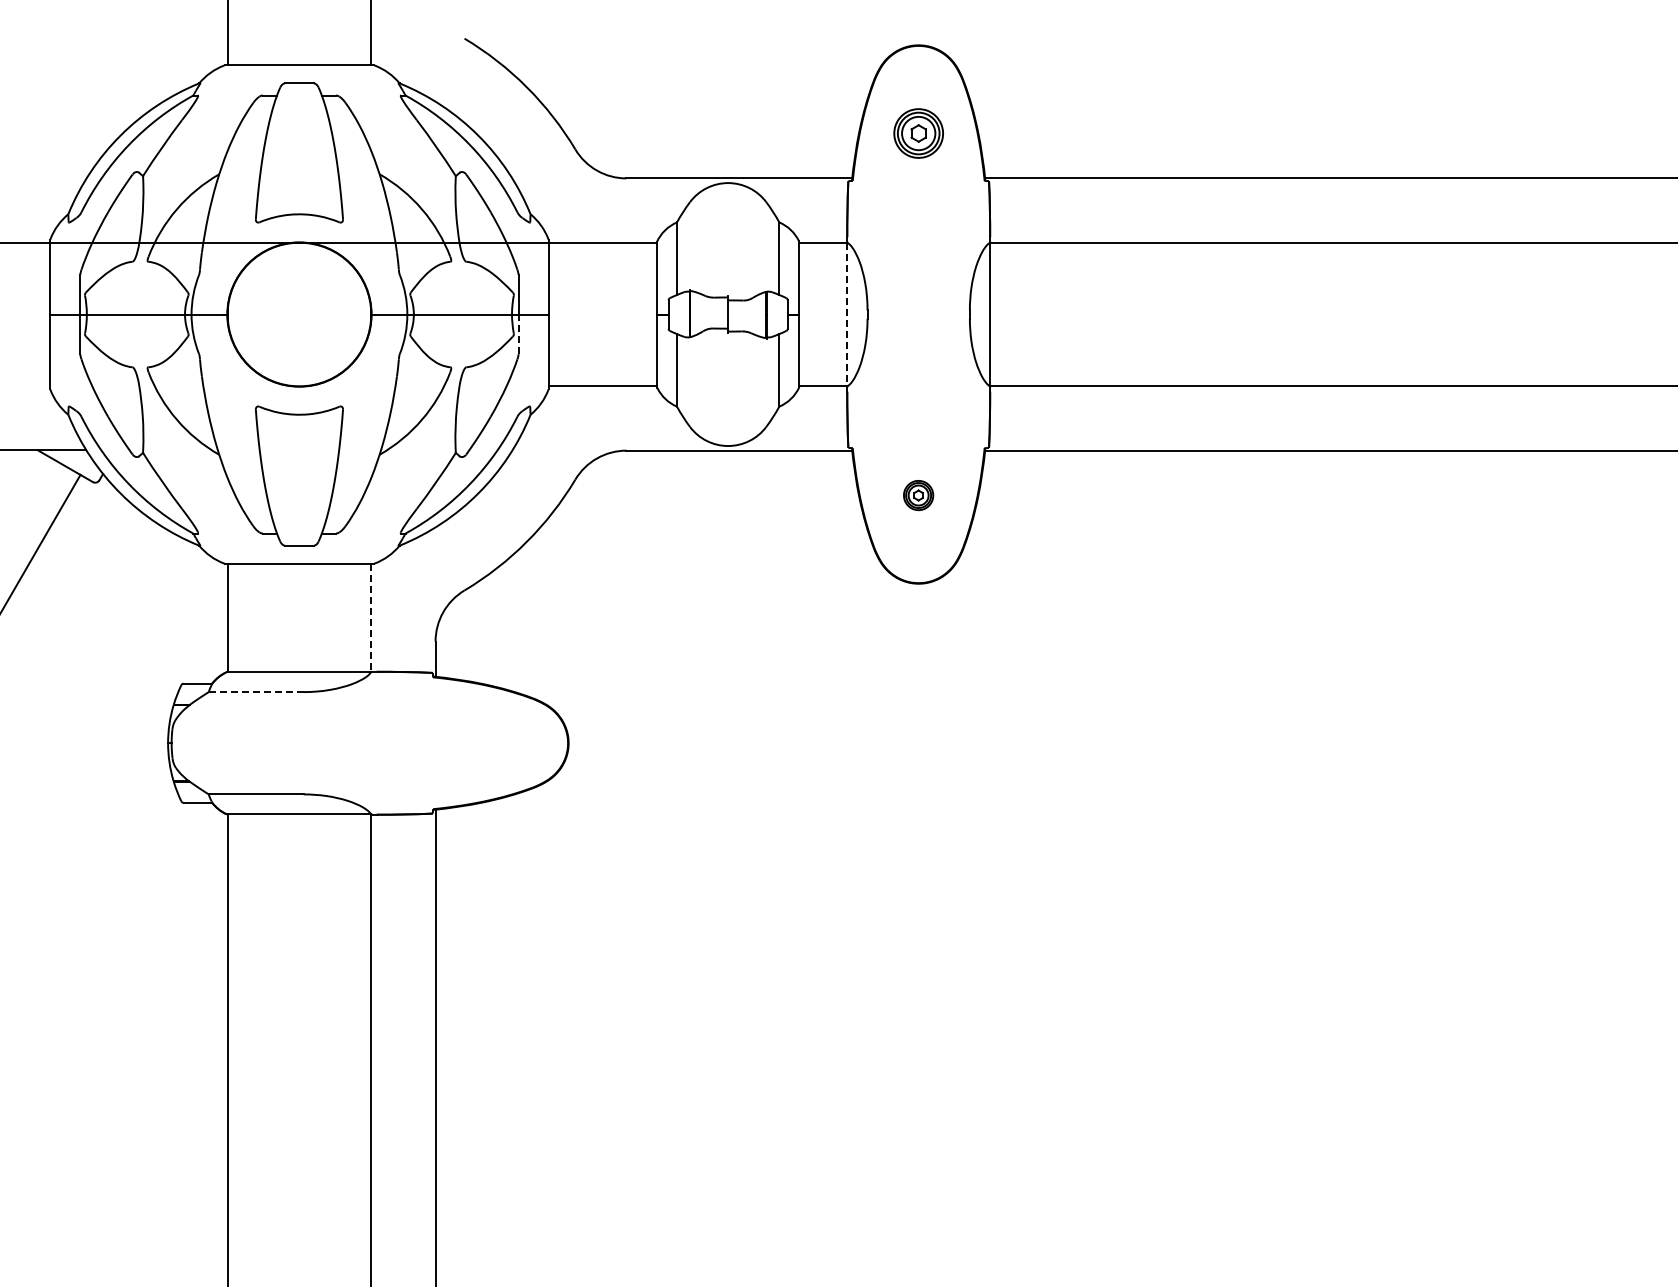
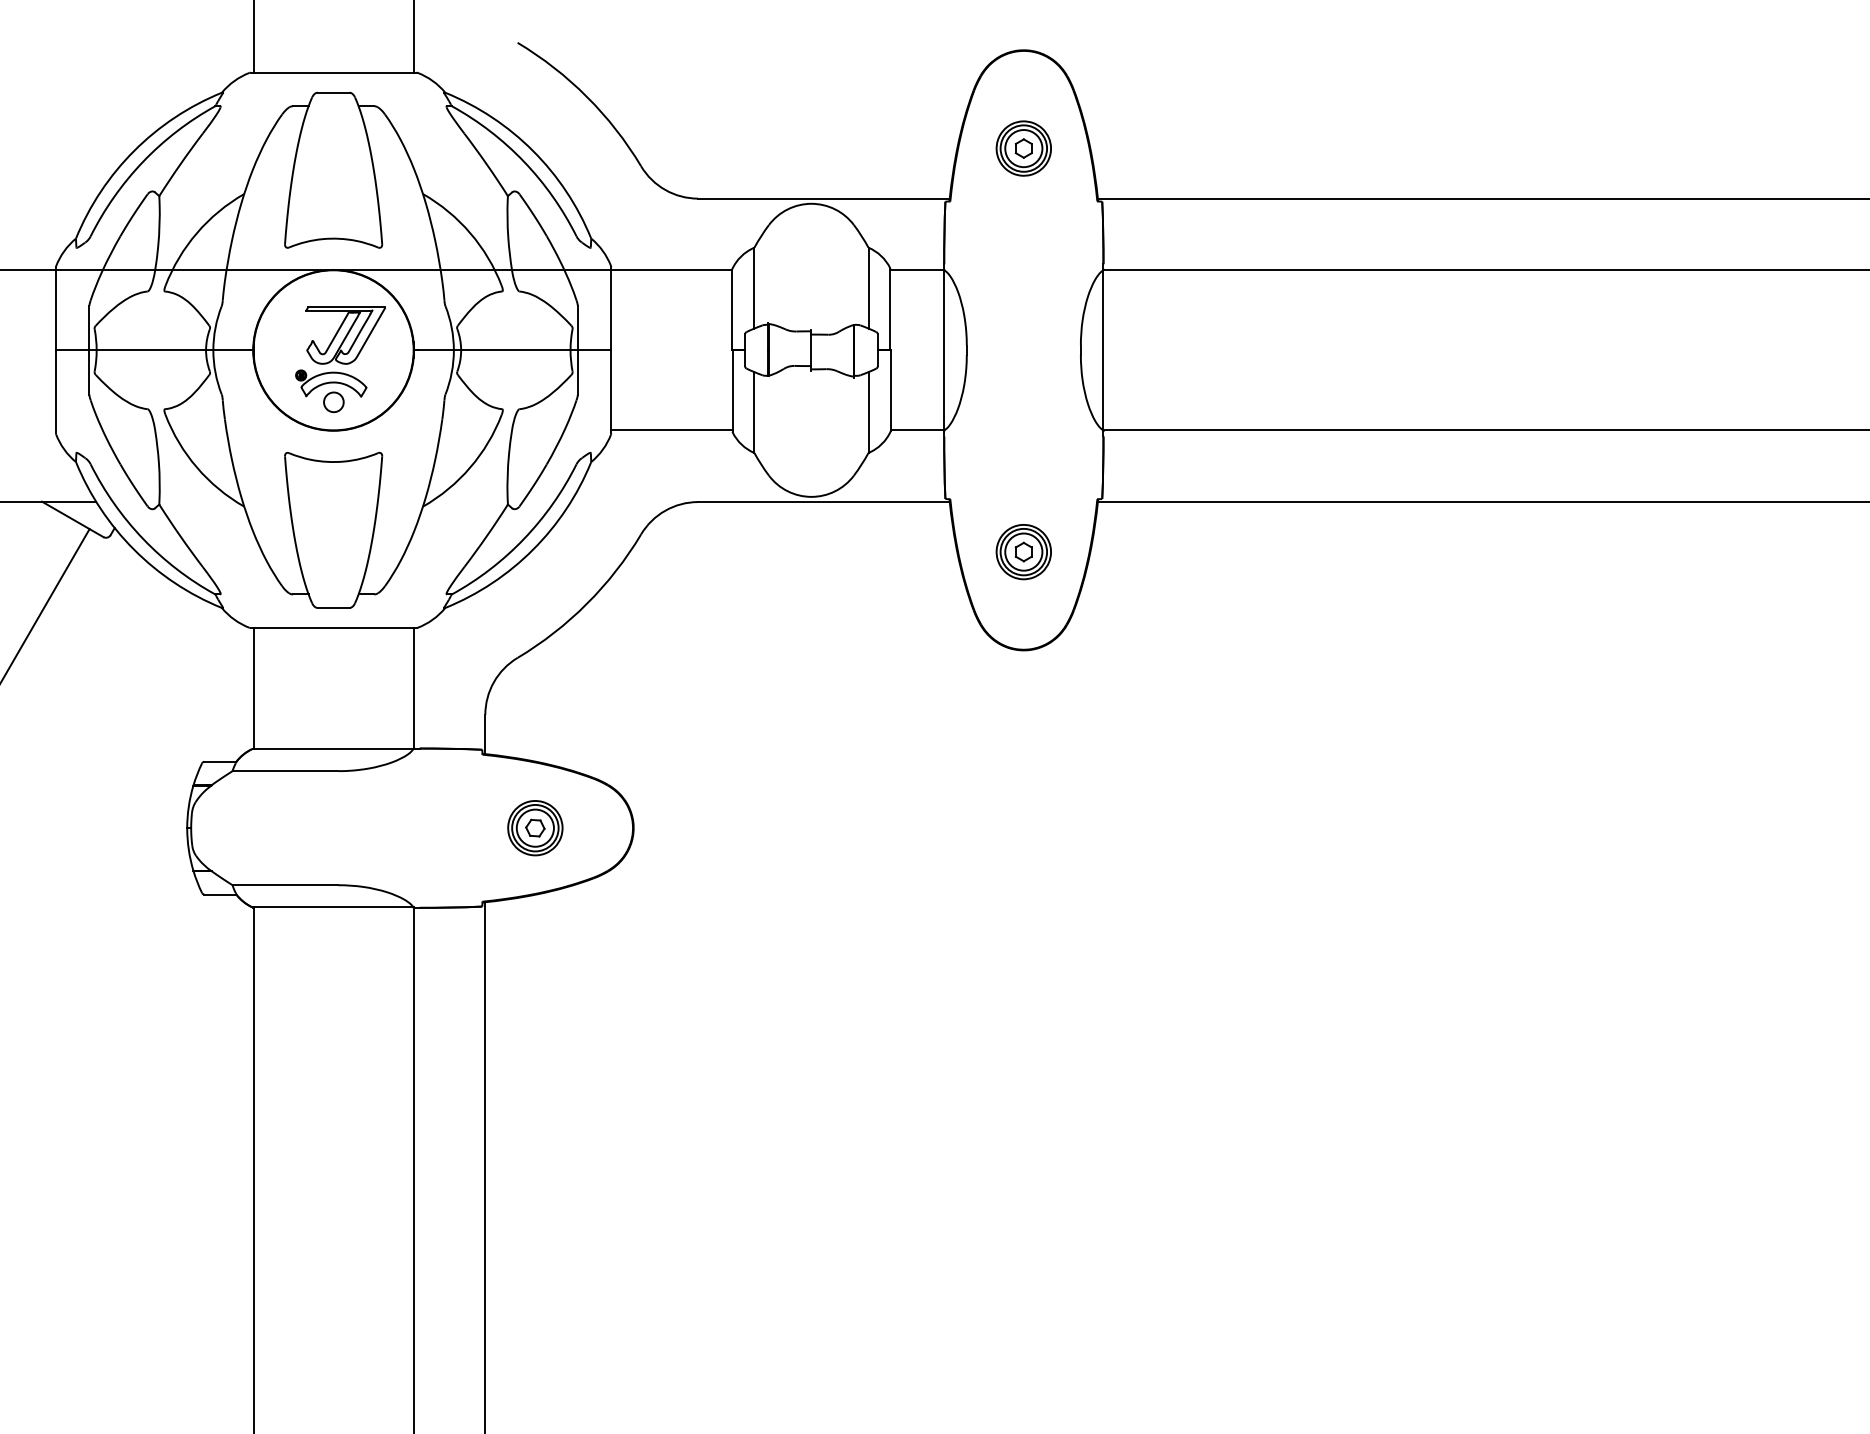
line: (847, 314) -> (944, 350), dashed -> solid
part: (305, 322) -> (340, 359), added
line: (518, 334) -> (577, 372), dashed -> solid
part: (918, 495) -> (1023, 552), size x1.67
line: (371, 618) -> (413, 689), dashed -> solid
line: (256, 692) -> (285, 771), dashed -> solid
part: (480, 742) -> (535, 827), added

